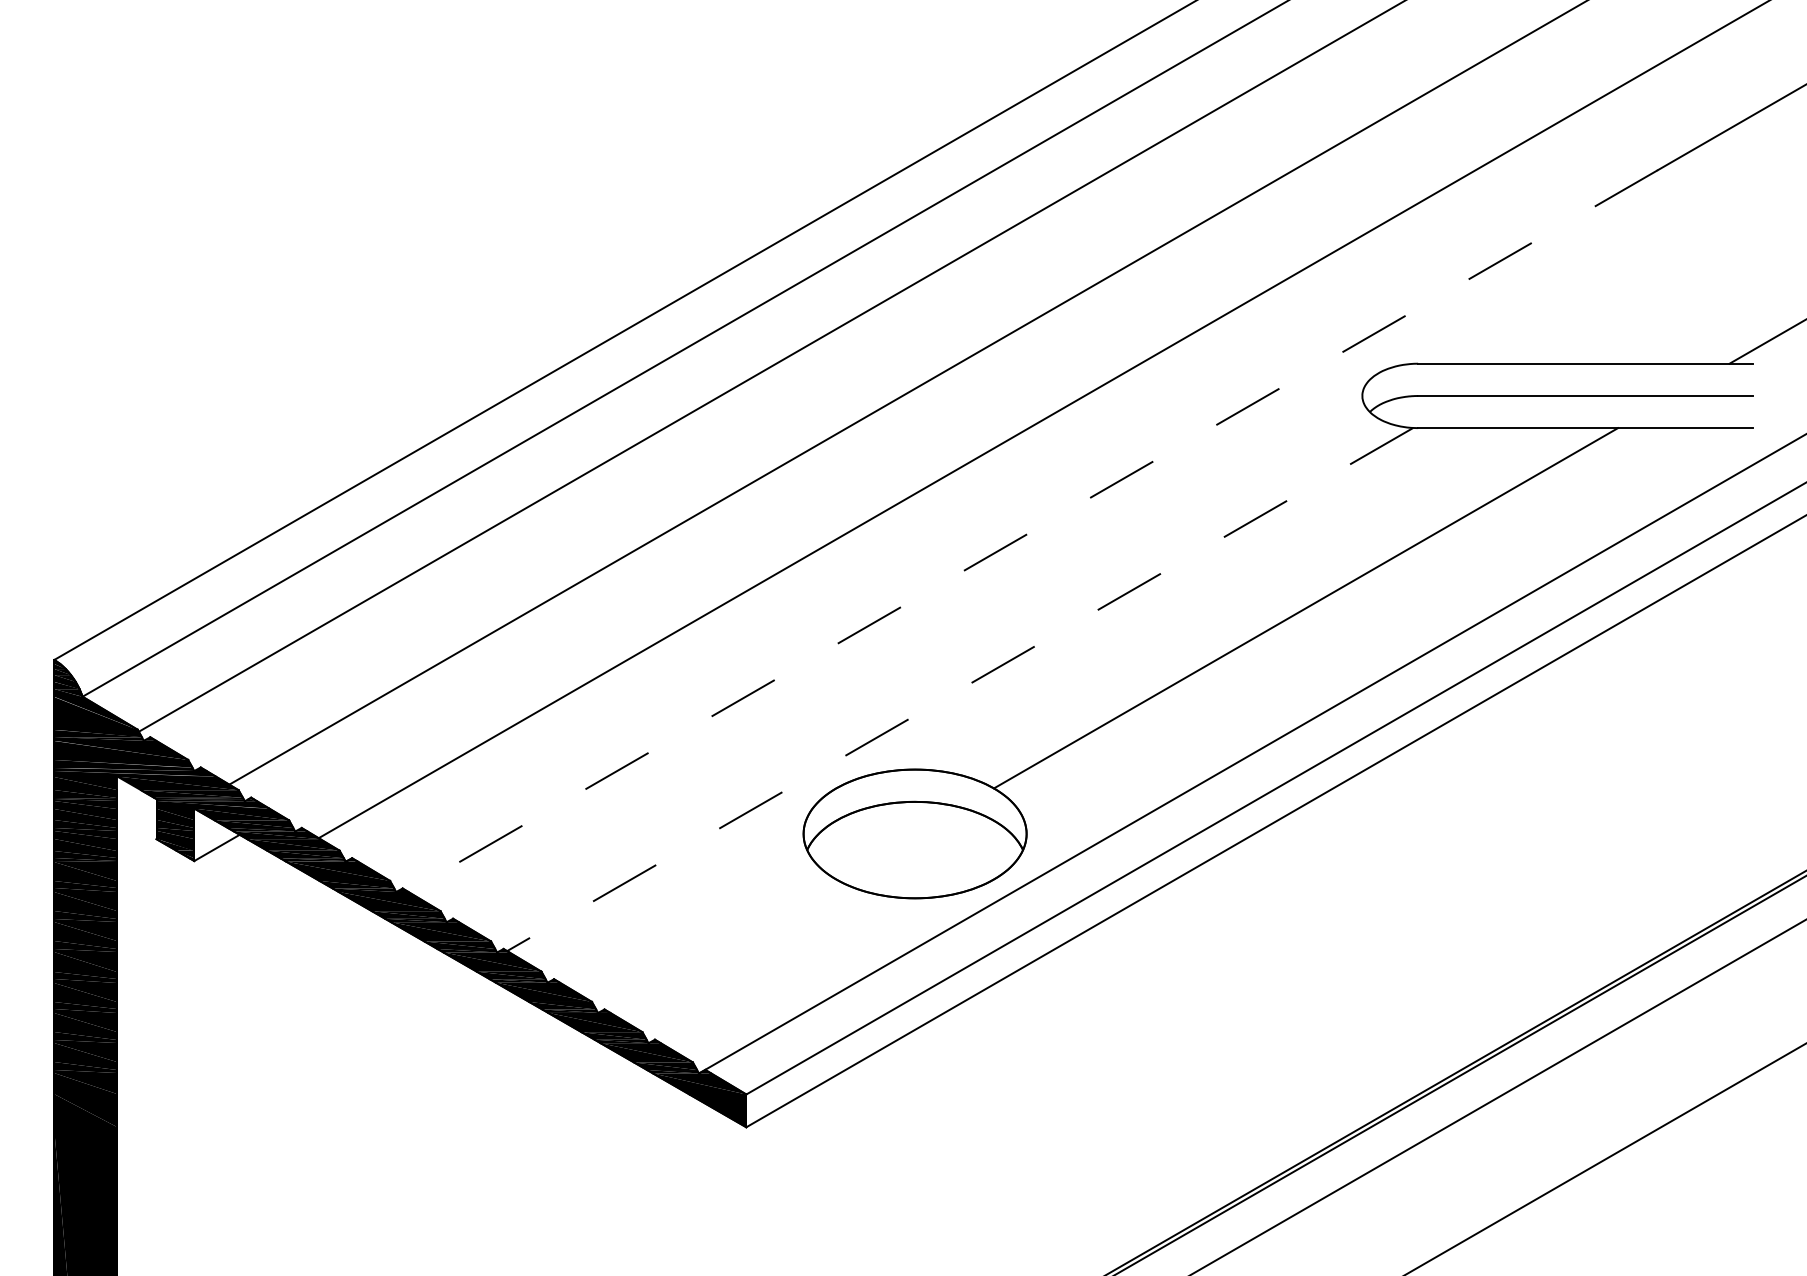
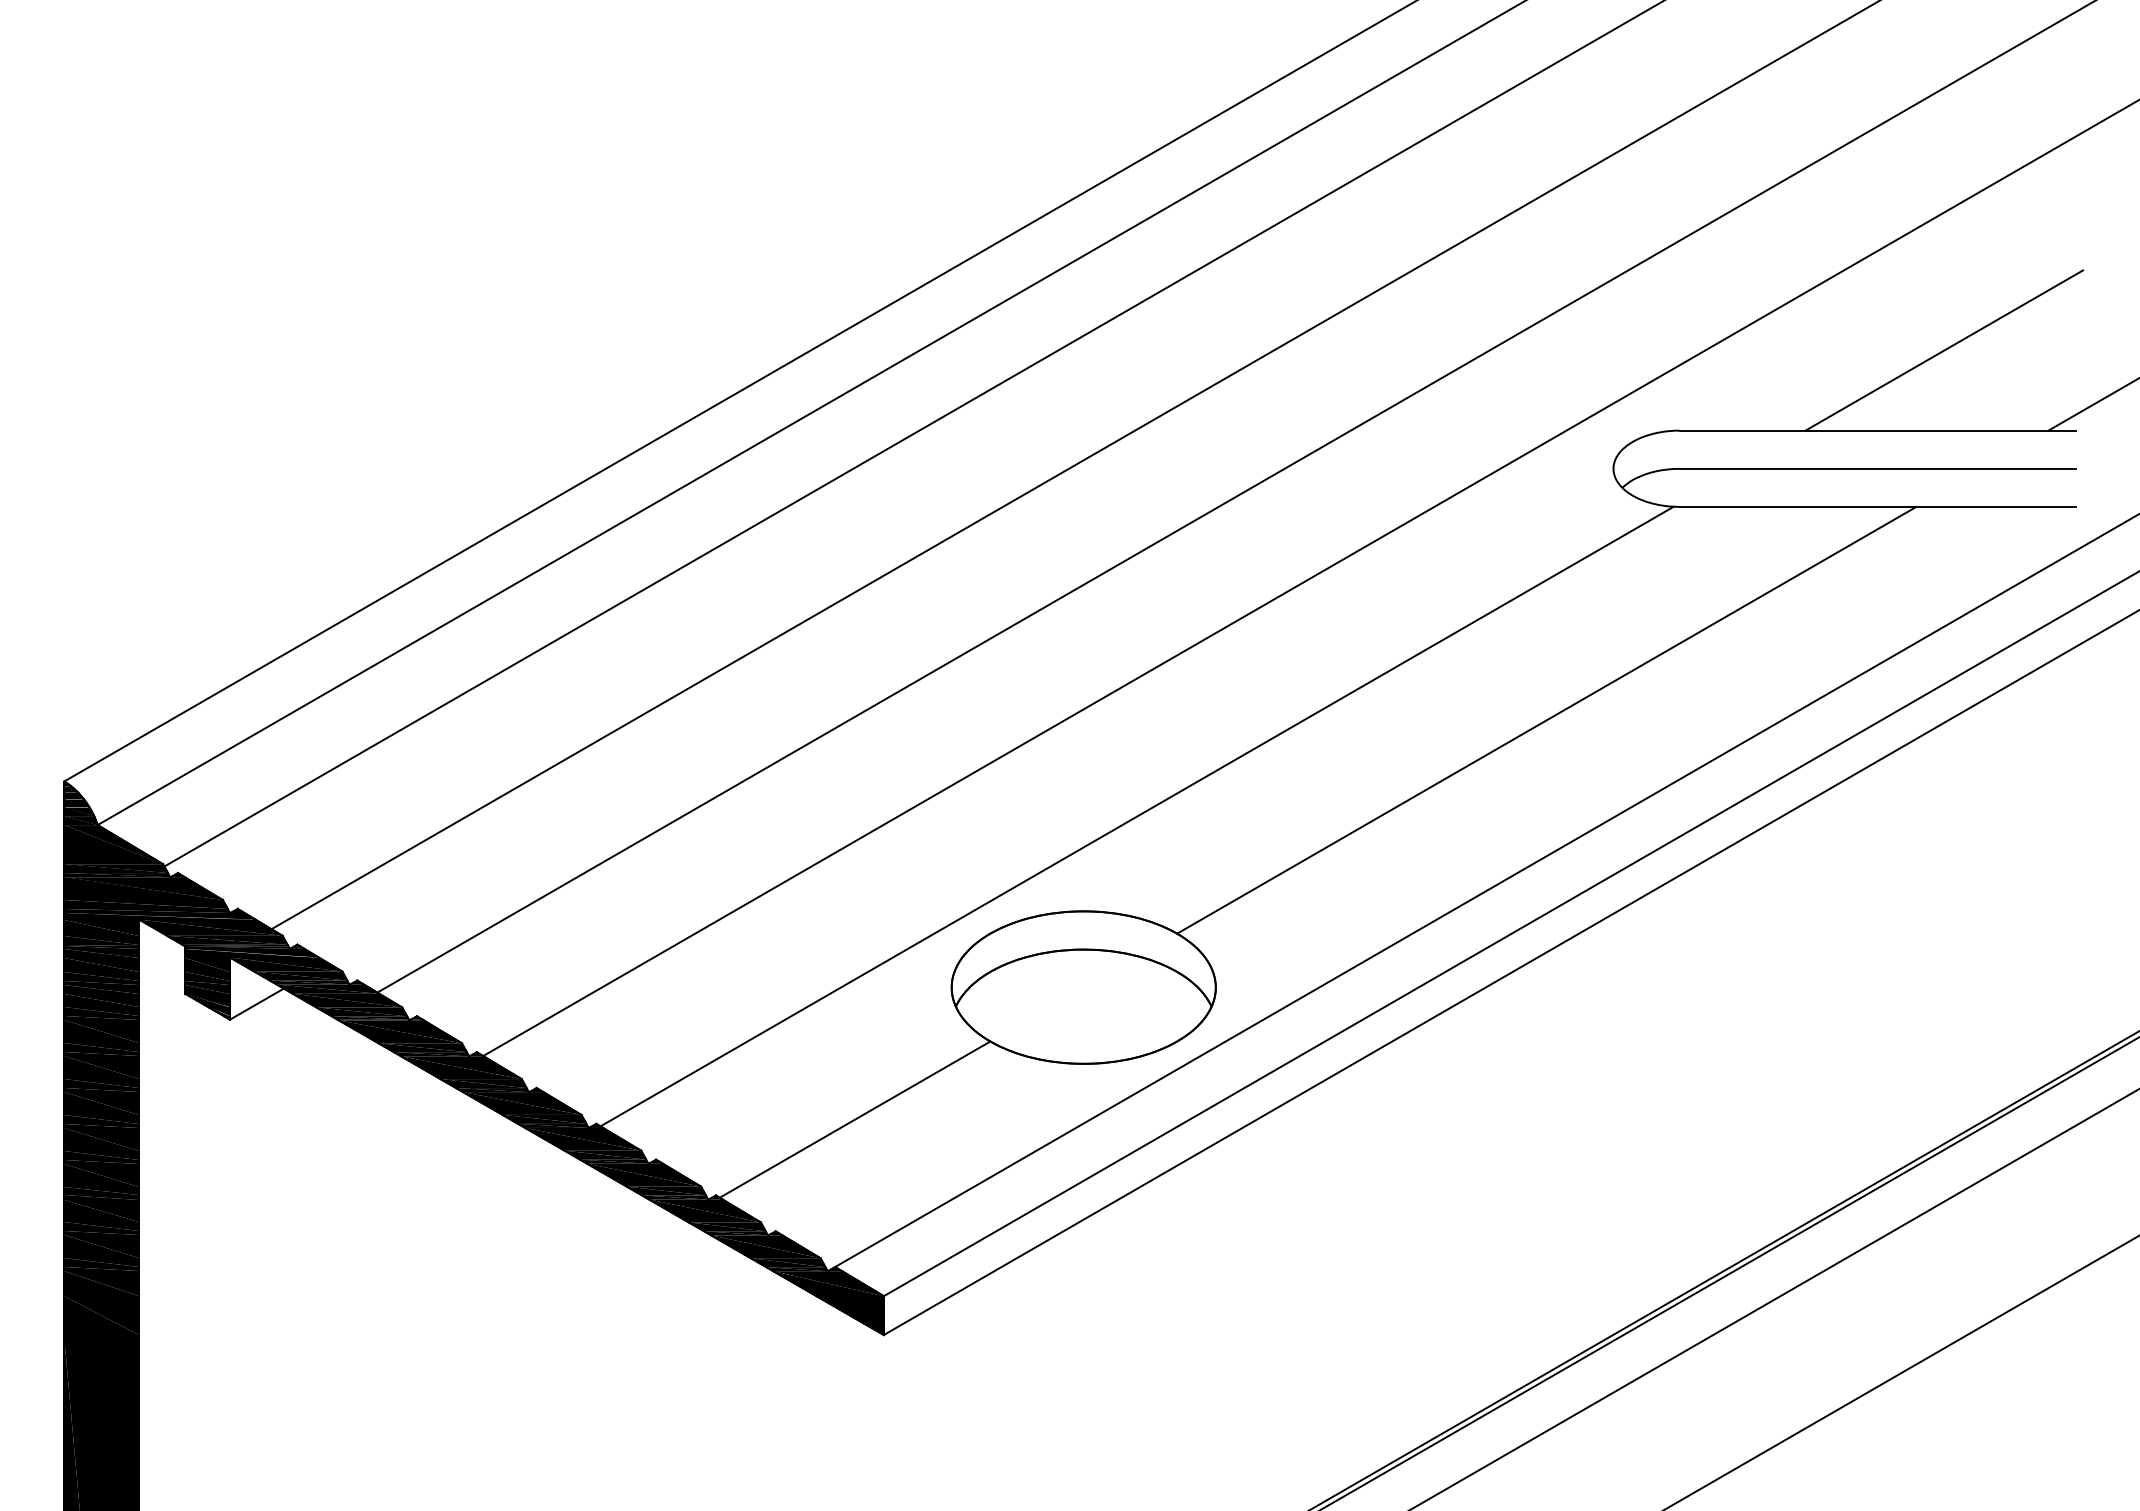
line: (1641, 296) -> (1944, 350), added
line: (1033, 530) -> (1223, 628), dashed -> solid
line: (960, 689) -> (1137, 816), dashed -> solid
line: (721, 945) -> (854, 1119), added

